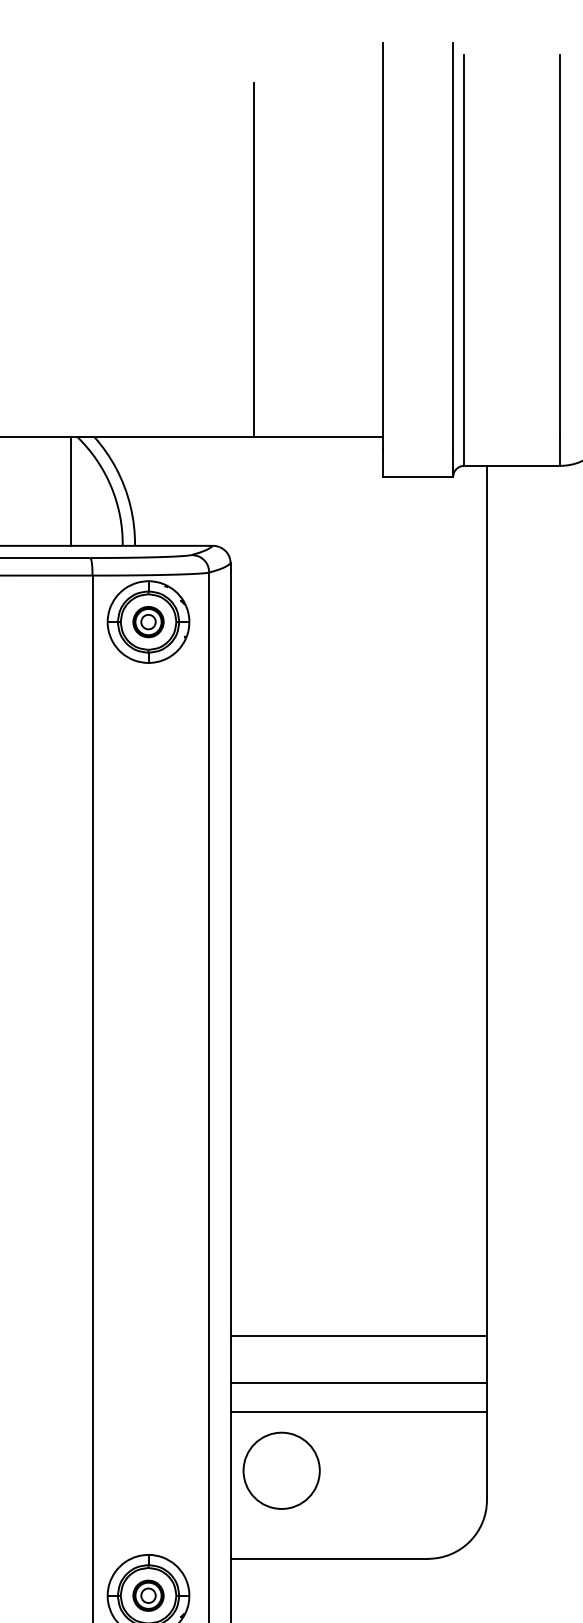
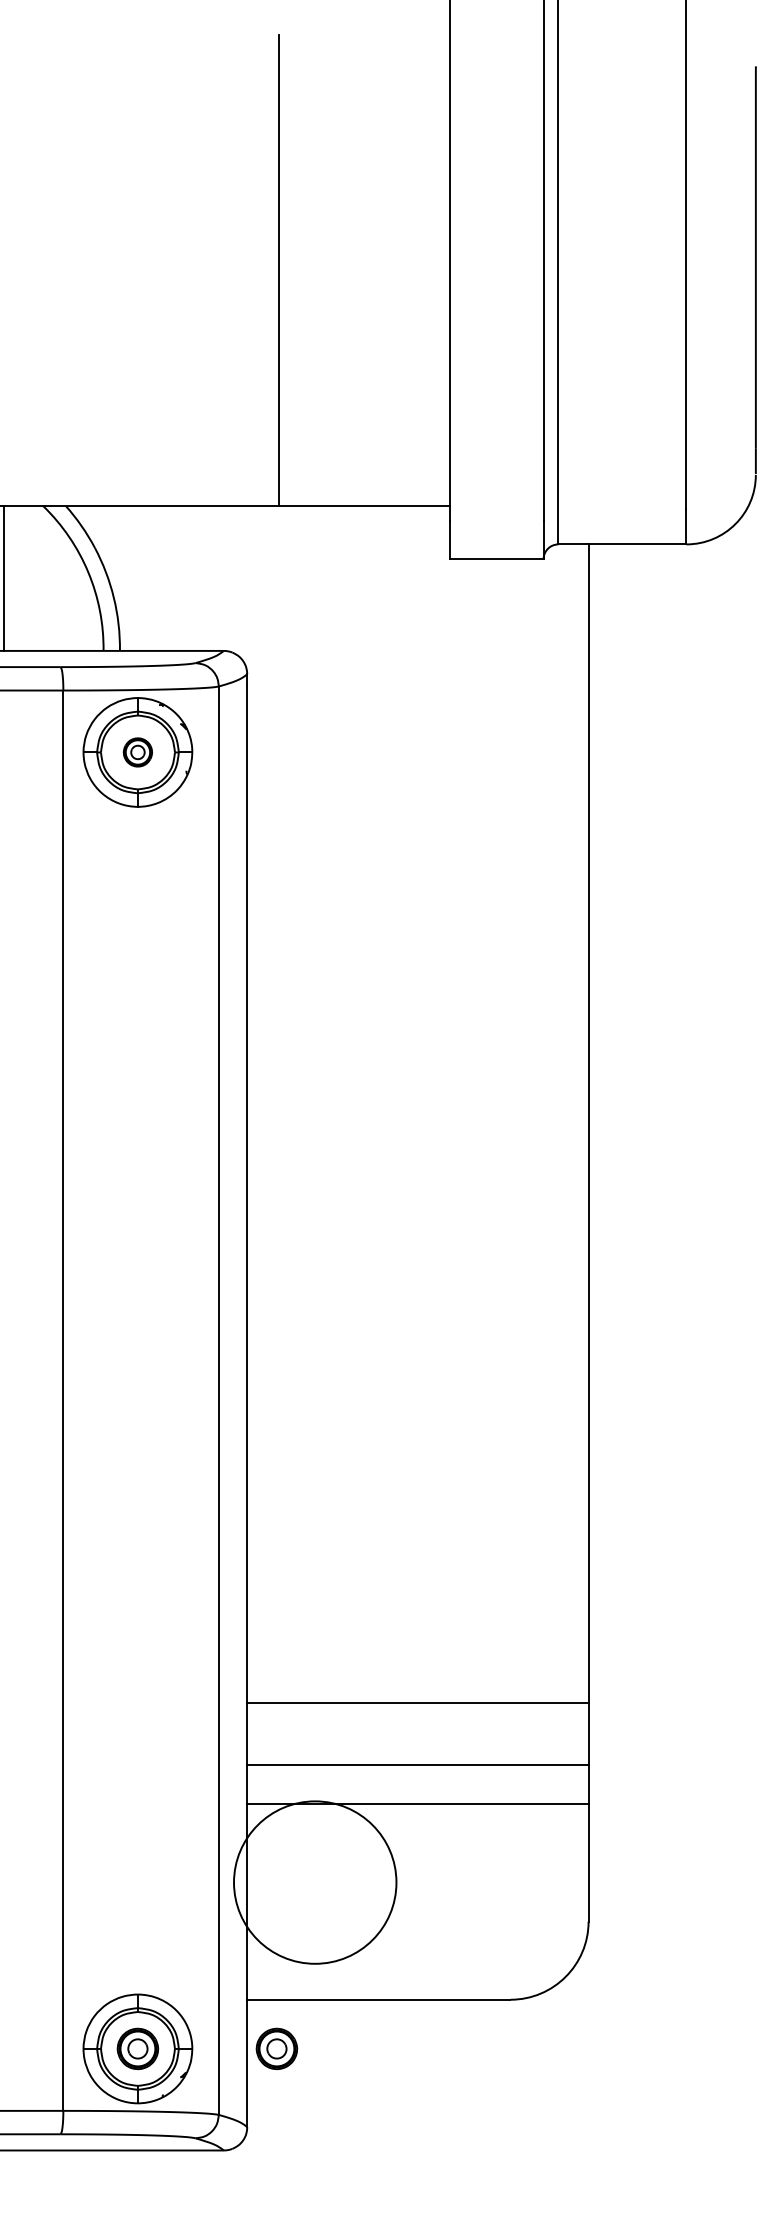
line: (70, 491) -> (4, 578), moved
part: (148, 622) -> (137, 752), size x0.7
circle: (281, 1470) -> (315, 1882), size x1.6
part: (252, 1595) -> (276, 2048), added

